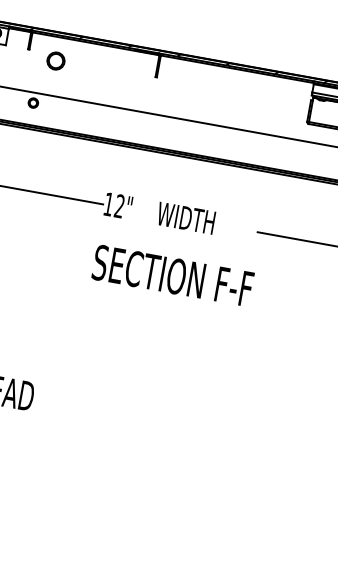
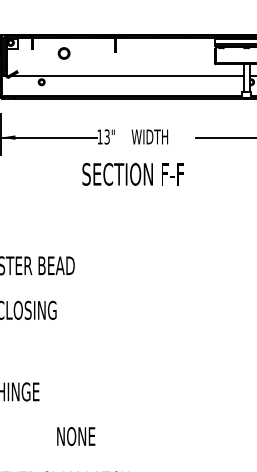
part: (55, 60) -> (63, 53), moved
text: (118, 206) -> (106, 137), 12" -> 13"
text: (171, 275) -> (132, 174), moved

